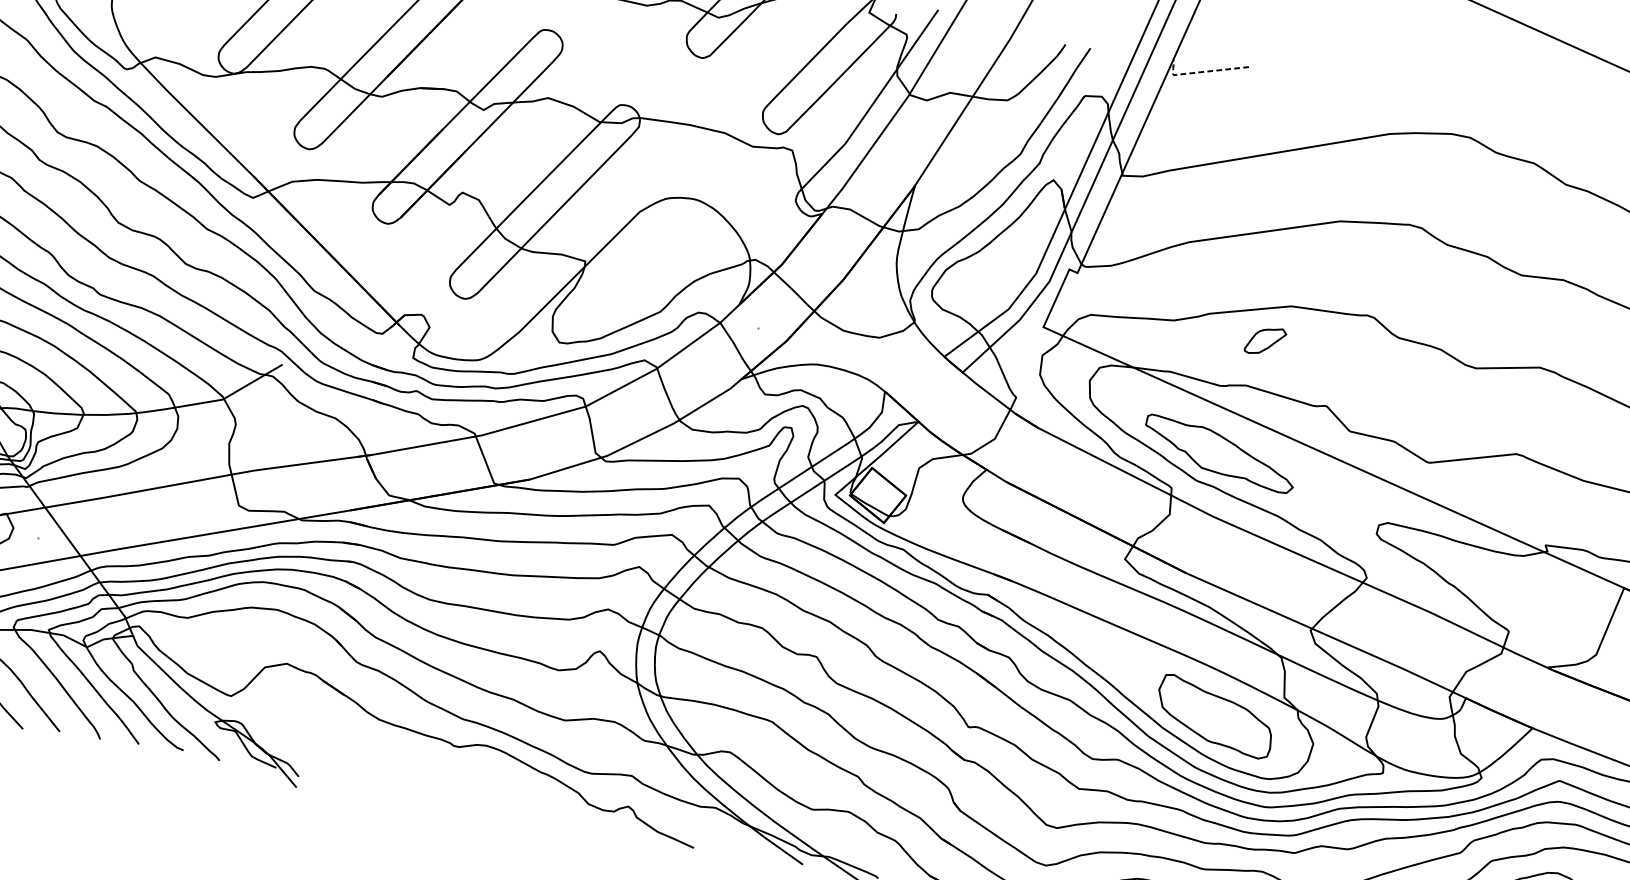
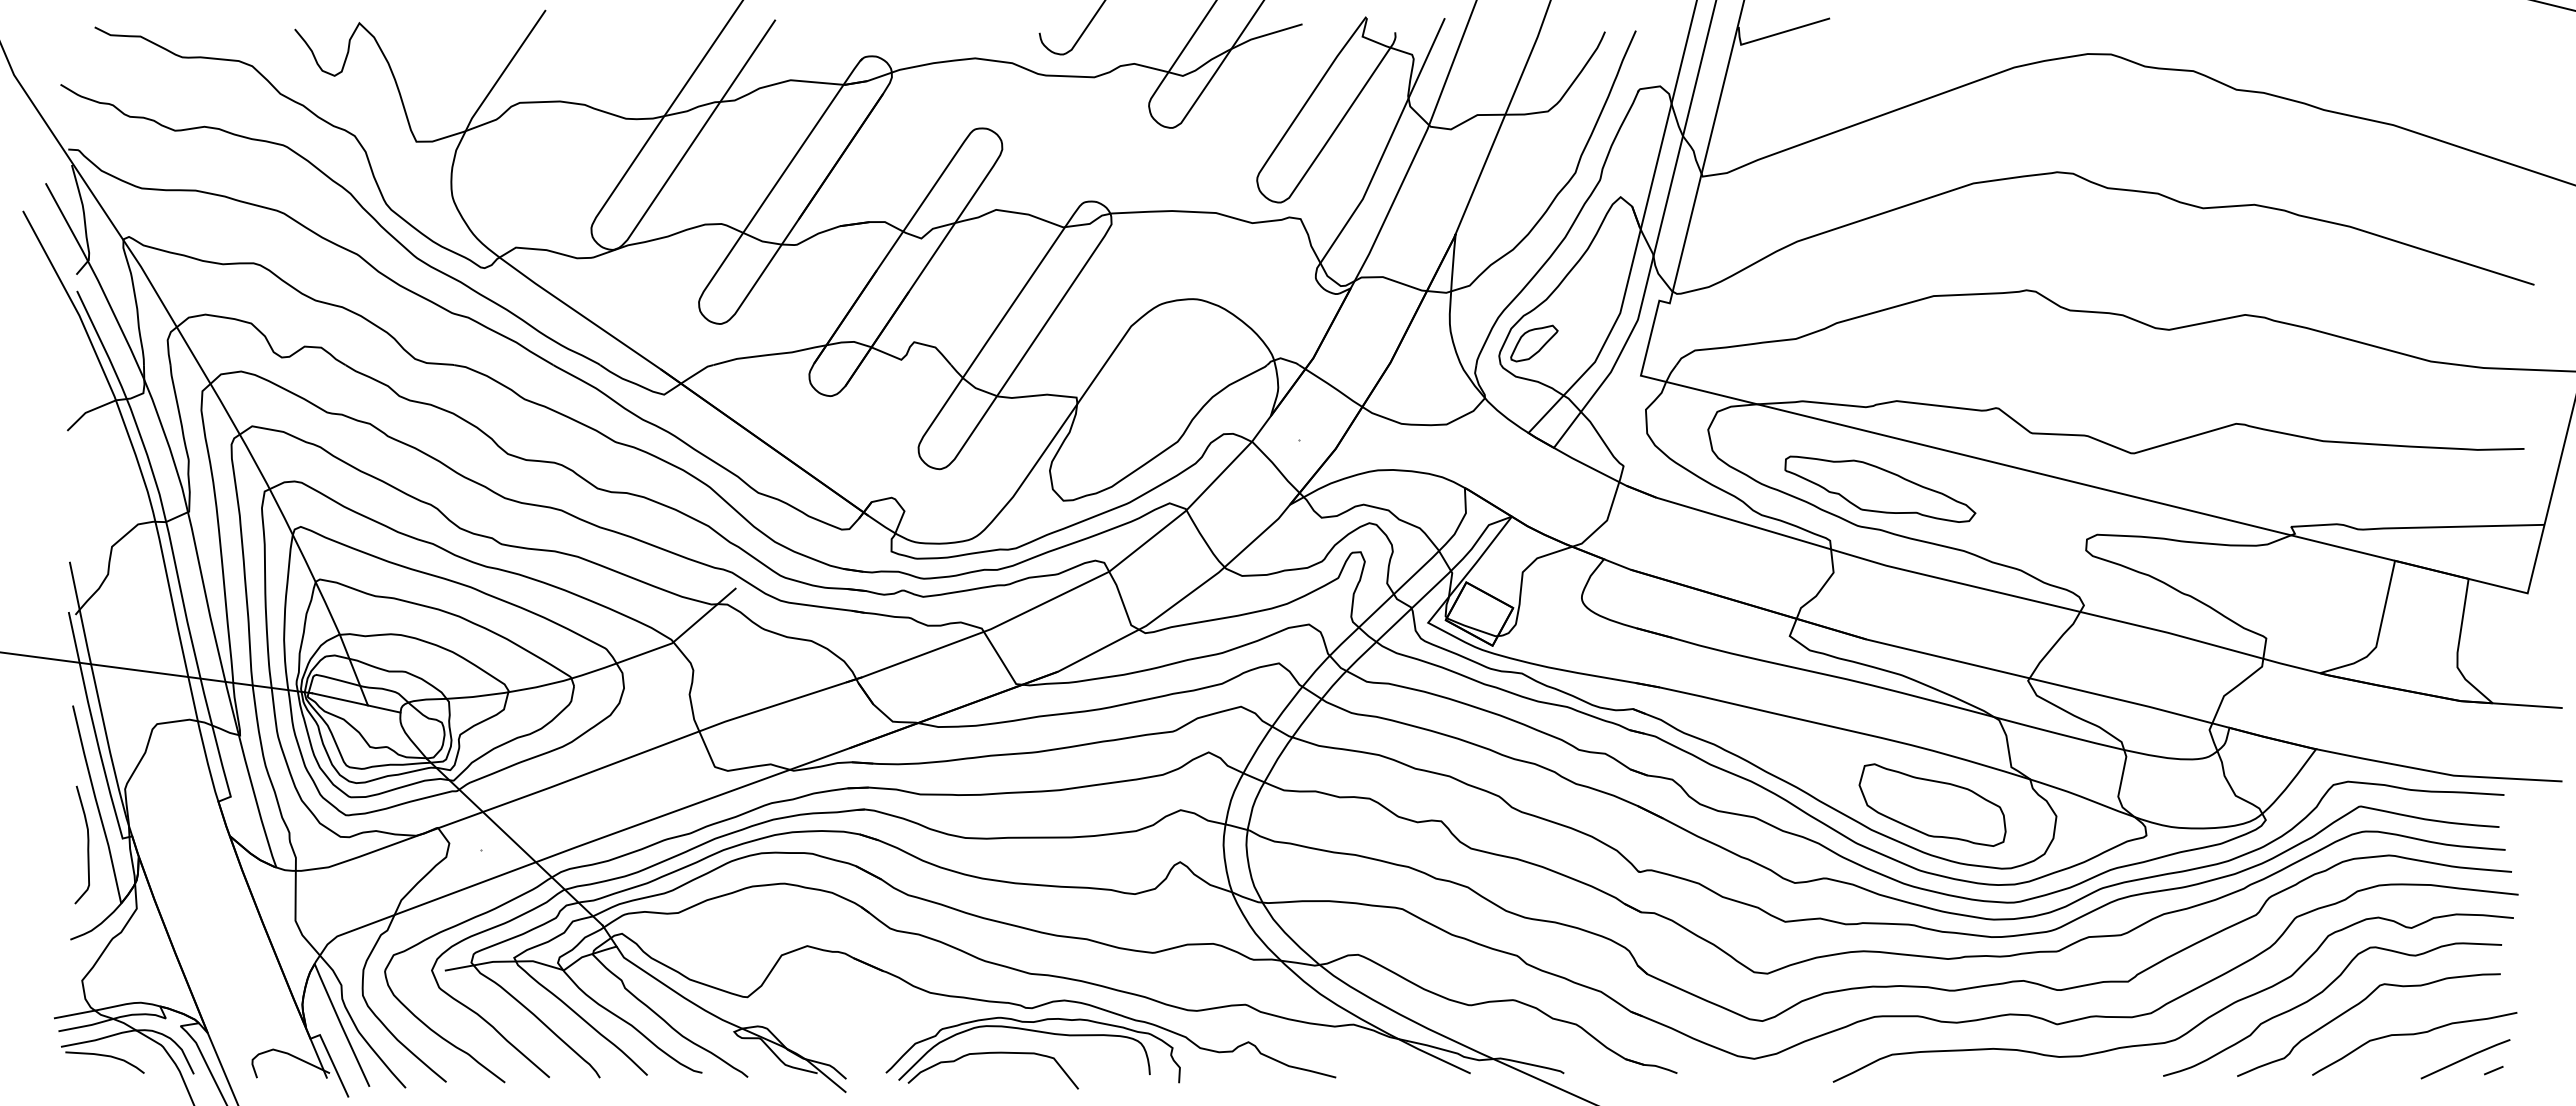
line: (1202, 71) -> (1775, 34), dashed -> solid
part: (1265, 341) -> (1534, 343), moved
part: (452, 782) -> (1032, 1052), added

